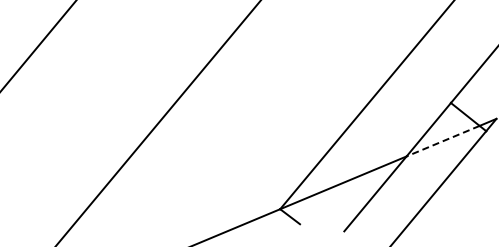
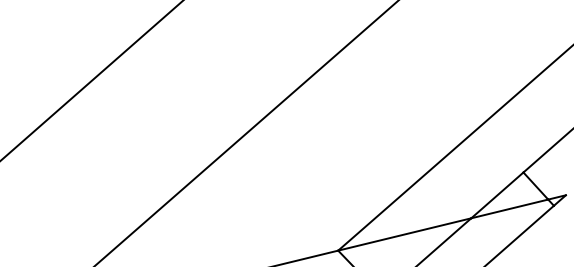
line: (442, 140) -> (509, 208), dashed -> solid

